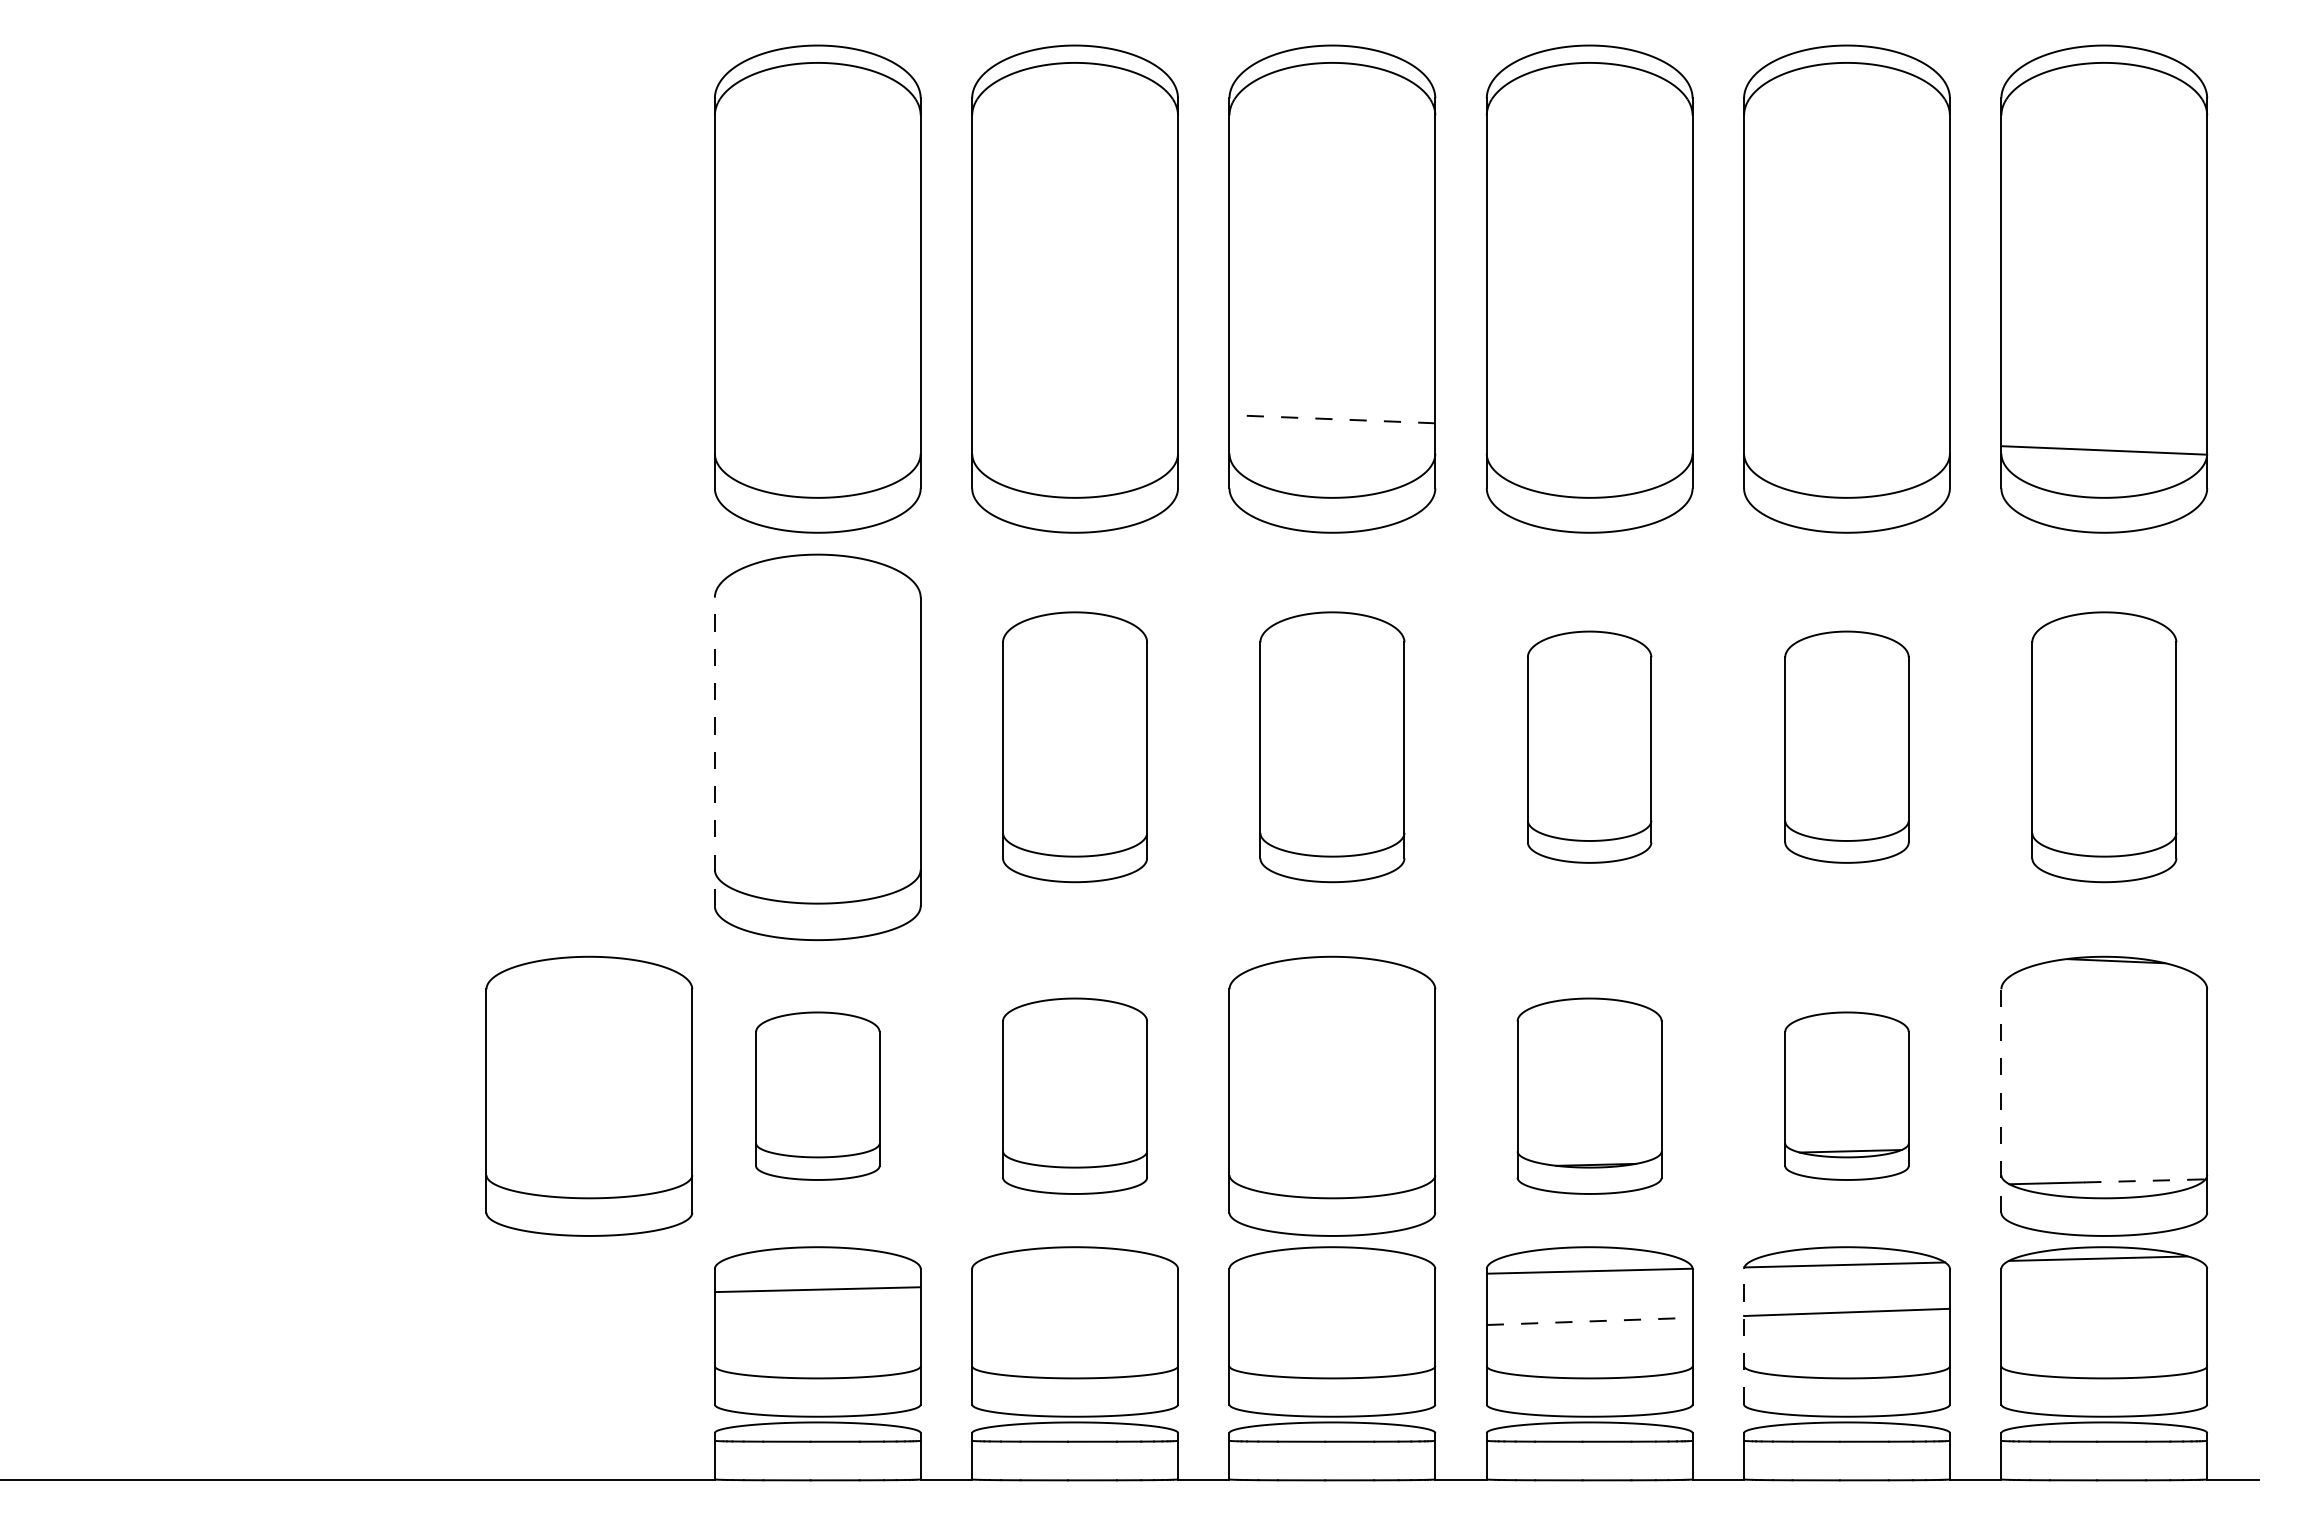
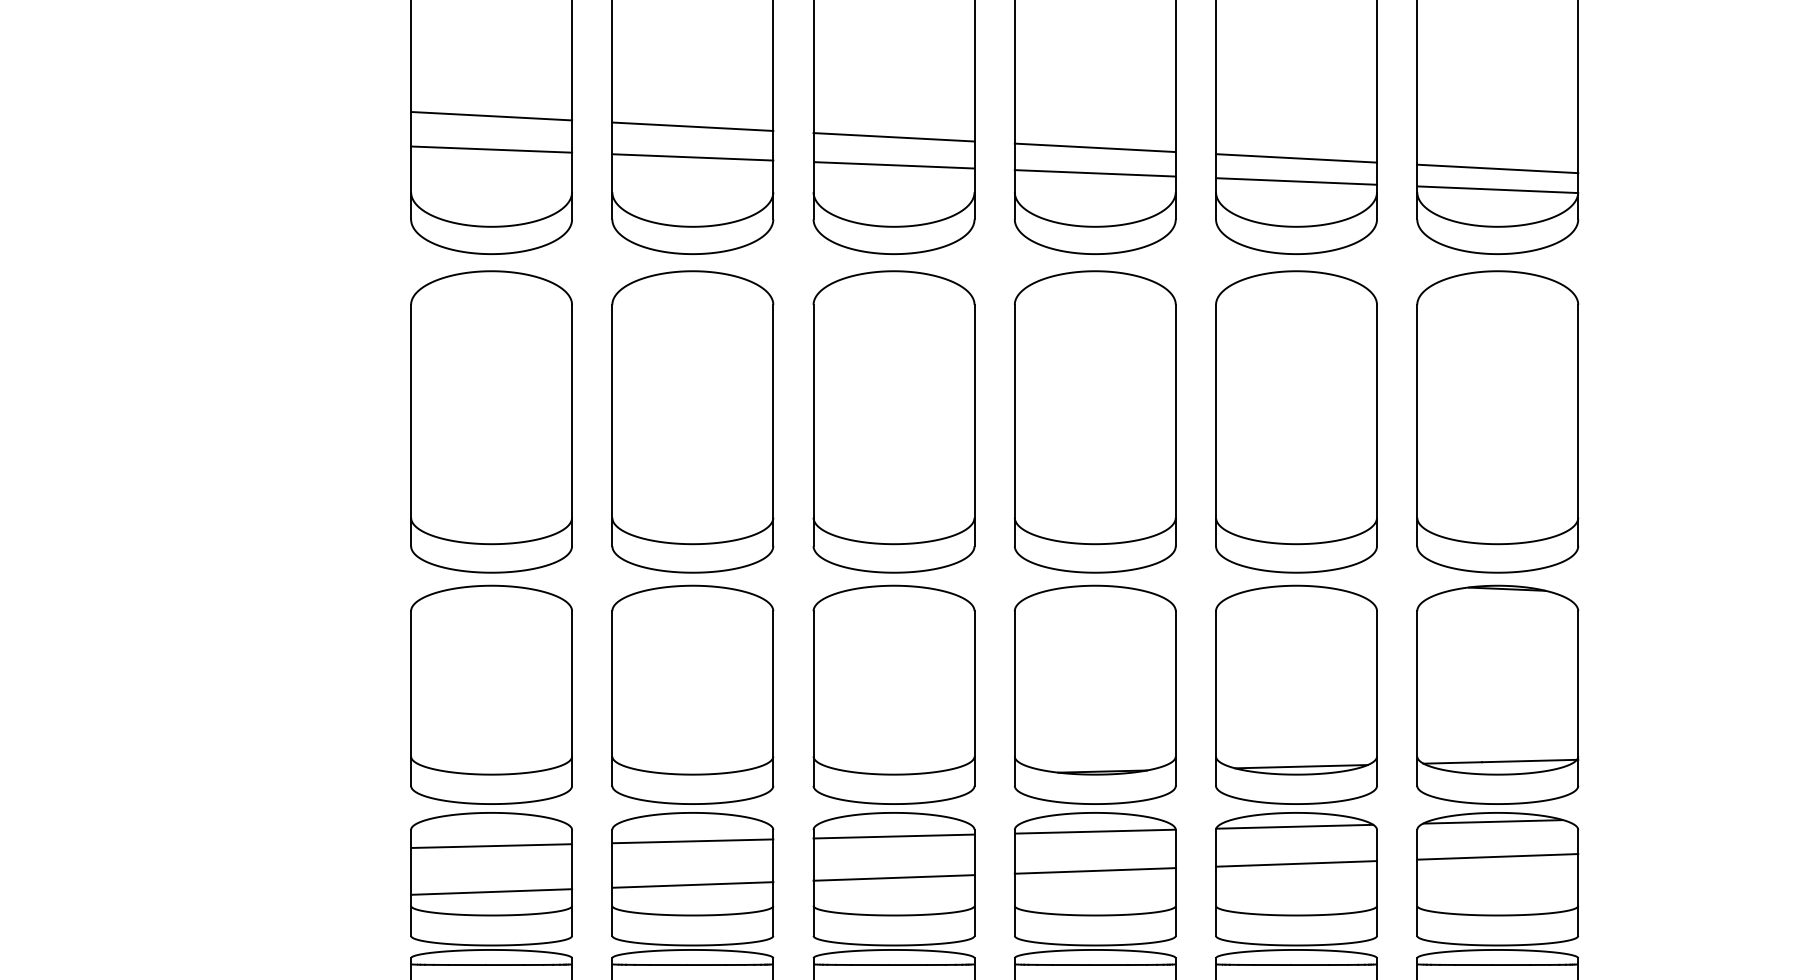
line: (817, 356) -> (491, 116), added
line: (1075, 369) -> (693, 126), added
line: (1332, 383) -> (894, 137), added
line: (1589, 396) -> (1095, 147), added
line: (817, 399) -> (491, 149), added
line: (1075, 409) -> (693, 157), added
line: (1846, 409) -> (1296, 157), added
line: (1331, 419) -> (893, 165), dashed -> solid
line: (2104, 423) -> (1497, 168), added
line: (1589, 429) -> (1095, 173), added
line: (1846, 439) -> (1296, 181), added
part: (1074, 746) -> (692, 421), size x1.43
part: (1332, 746) -> (894, 421), size x1.43
part: (1589, 746) -> (1095, 421), size x1.67
part: (1846, 746) -> (1296, 421), size x1.67
part: (2104, 746) -> (1497, 421), size x1.43
line: (714, 751) -> (410, 425), dashed -> solid
part: (589, 1095) -> (313, 694), removed
part: (817, 1095) -> (491, 694), size x1.67
part: (1074, 1095) -> (692, 694), size x1.43
part: (1589, 1095) -> (1095, 694), size x1.43
part: (1846, 1095) -> (1296, 694), size x1.67
line: (2001, 1101) -> (1417, 698), dashed -> solid
line: (2145, 1180) -> (1529, 760), dashed -> solid
line: (1332, 1276) -> (894, 835), added
line: (1075, 1283) -> (693, 841), added
line: (2104, 1303) -> (1497, 856), added
line: (1589, 1321) -> (1095, 870), dashed -> solid
line: (1332, 1329) -> (894, 877), added
line: (1744, 1336) -> (1216, 882), dashed -> solid
line: (1075, 1338) -> (693, 884), added
line: (817, 1347) -> (491, 891), added

